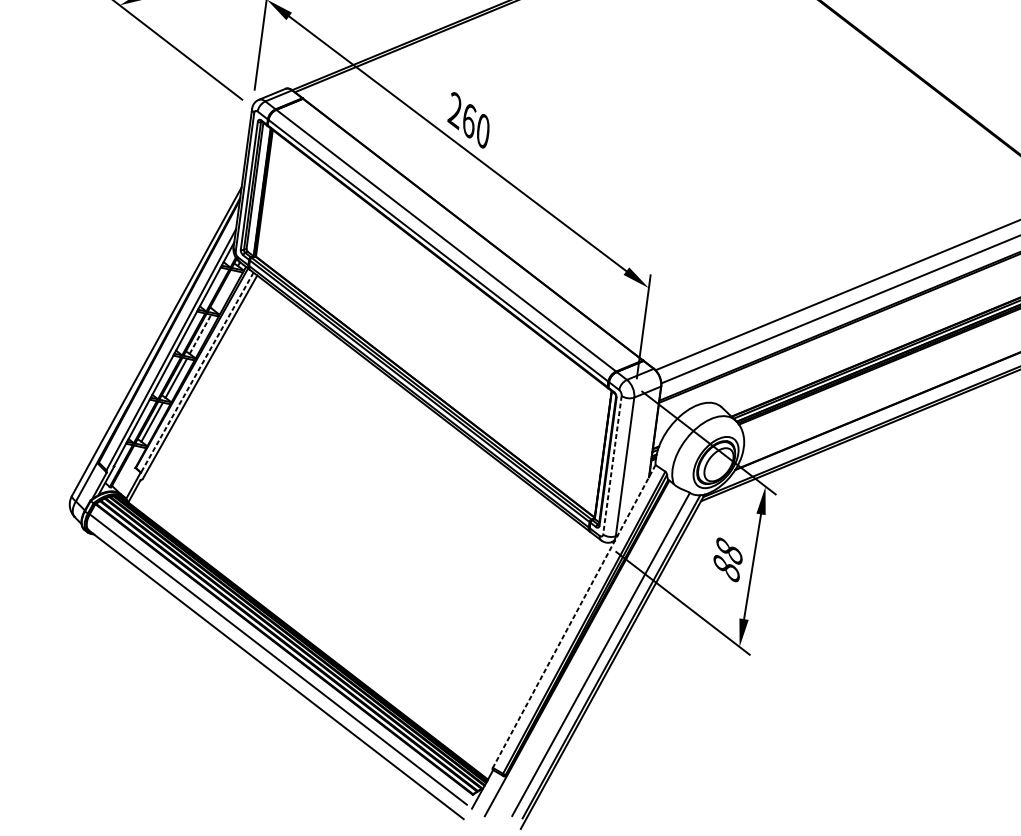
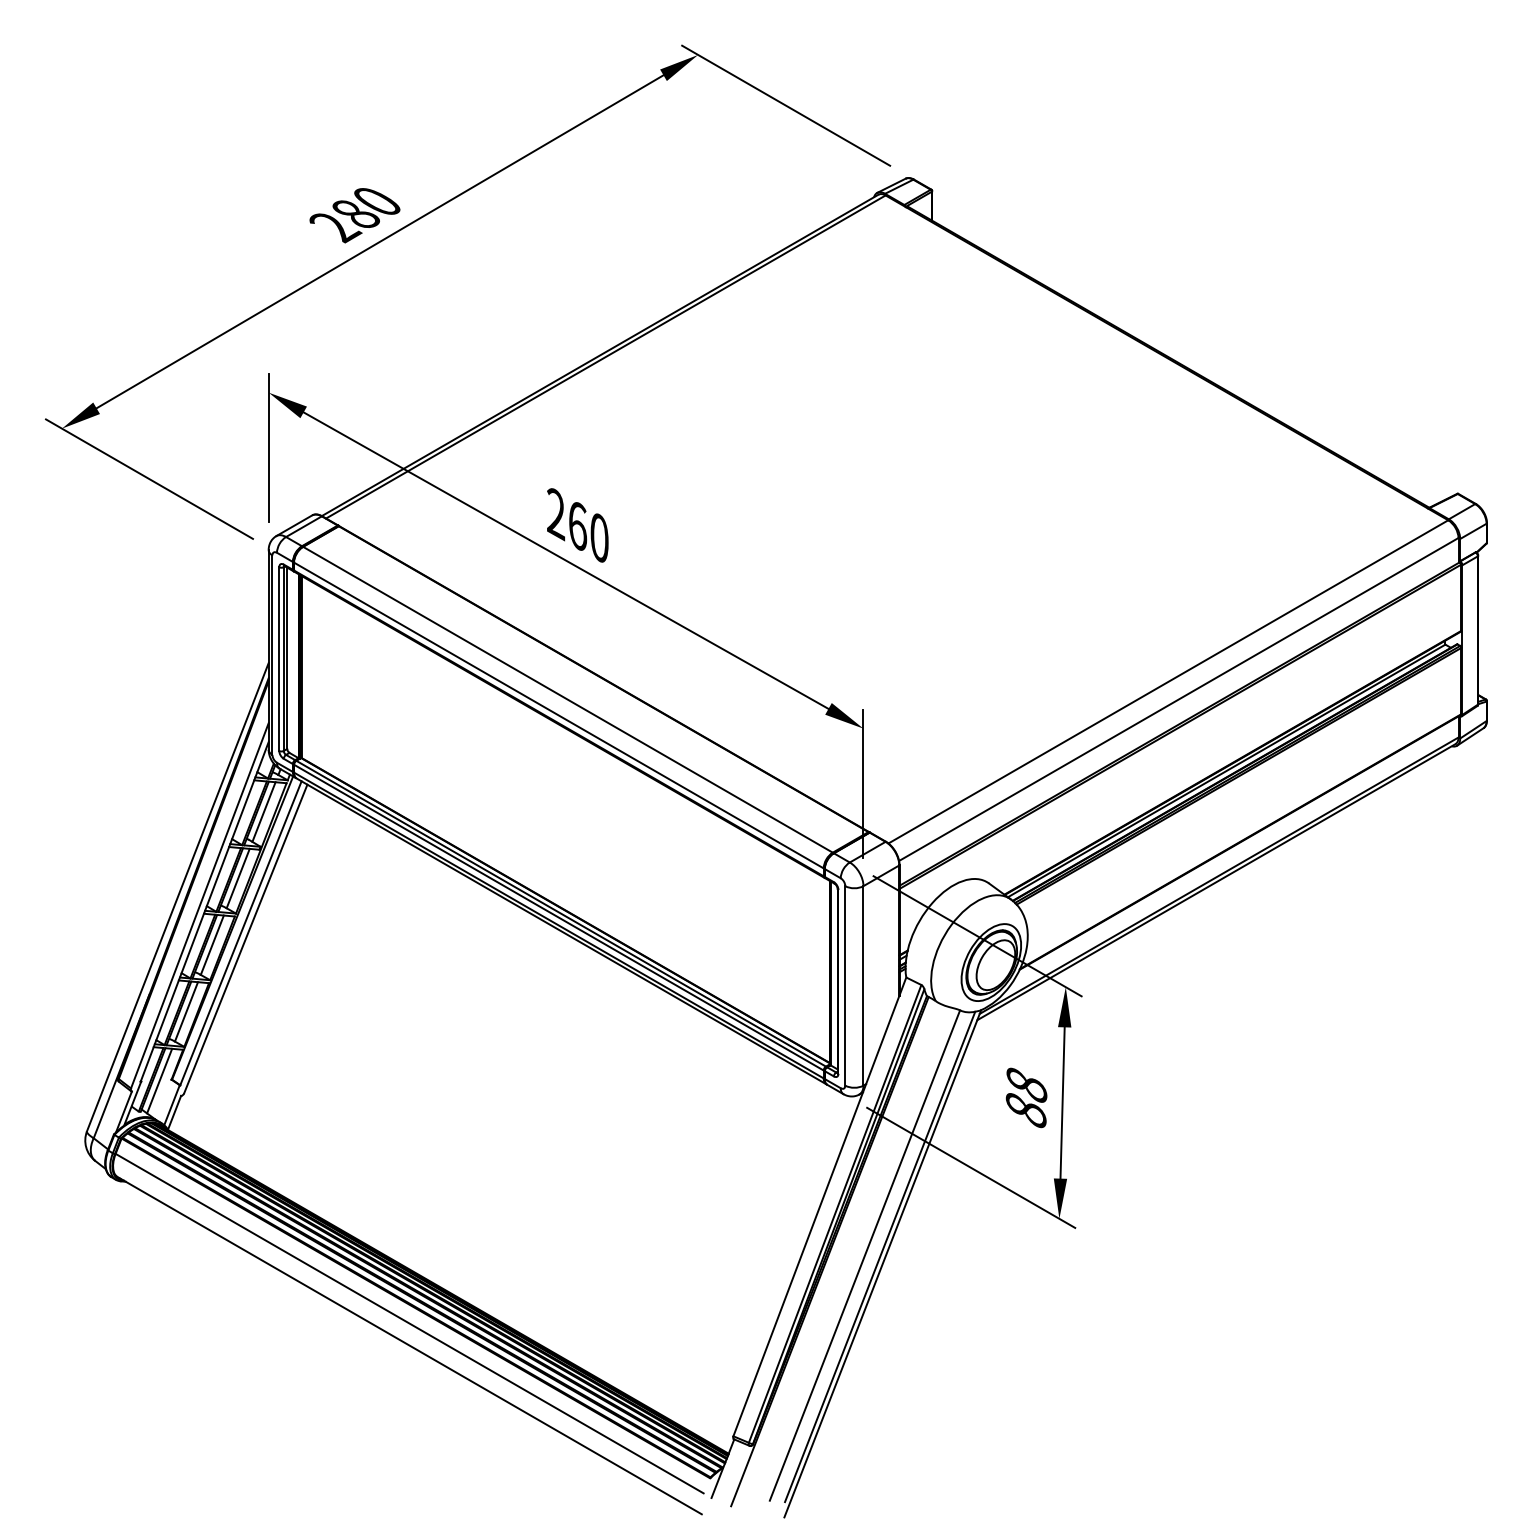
line: (224, 290) -> (263, 811), added
line: (200, 334) -> (238, 878), dashed -> solid
line: (196, 372) -> (240, 933), dashed -> solid
line: (612, 464) -> (845, 985), dashed -> solid
line: (127, 467) -> (159, 1080), added
line: (573, 616) -> (819, 1207), dashed -> solid

